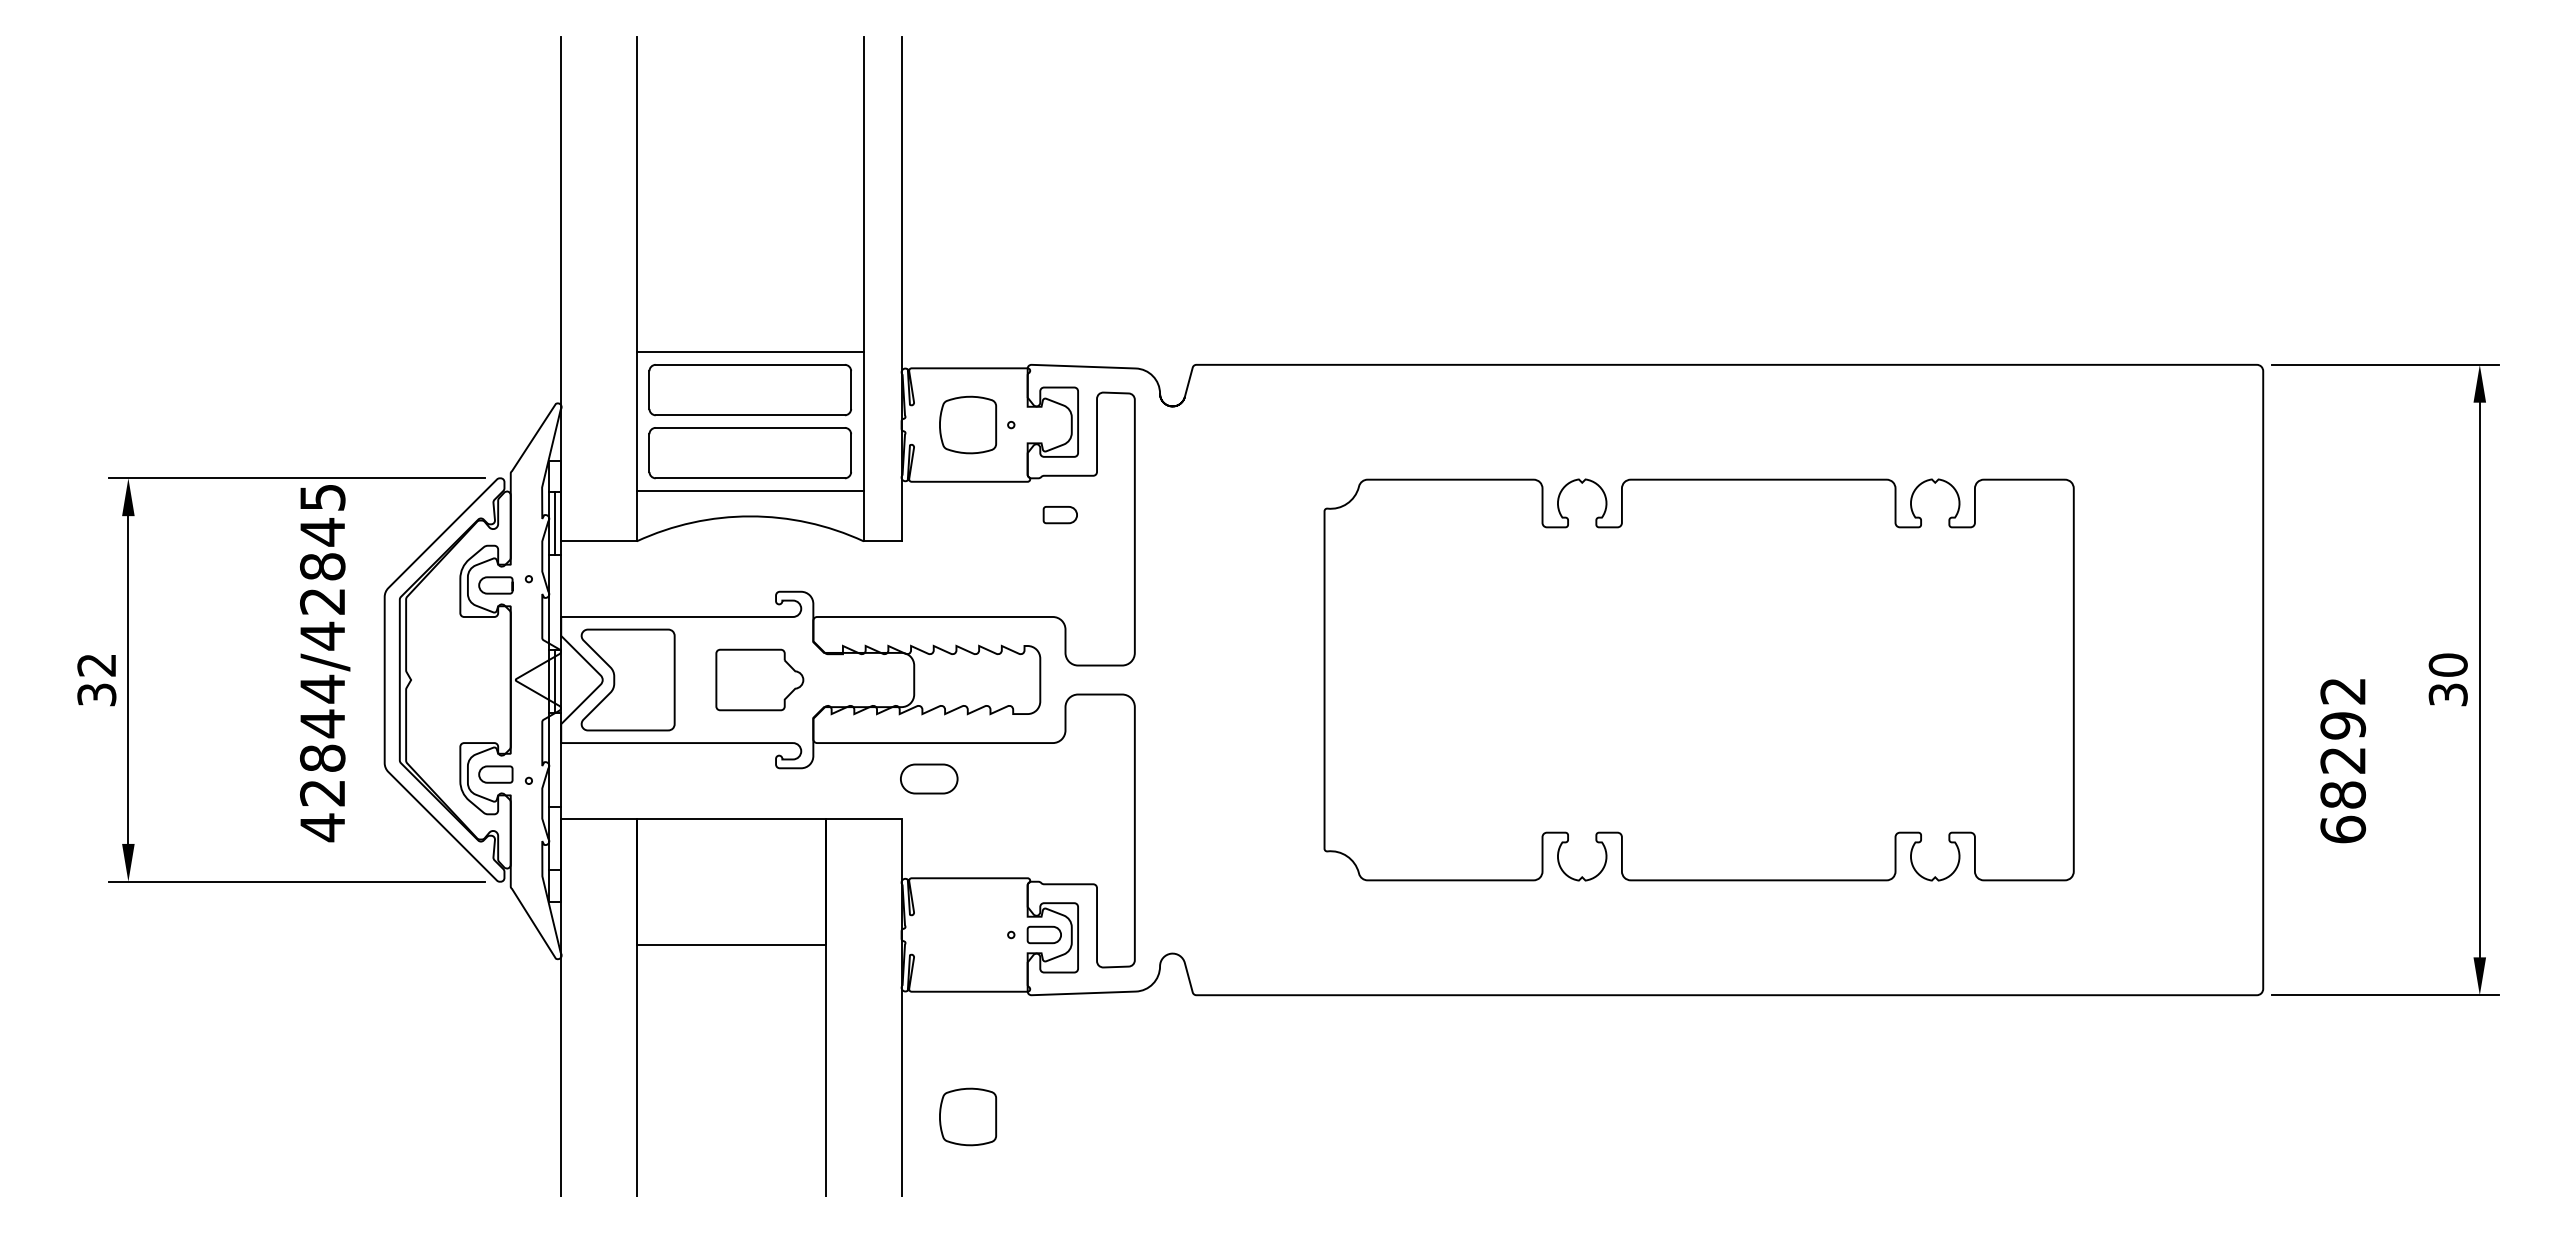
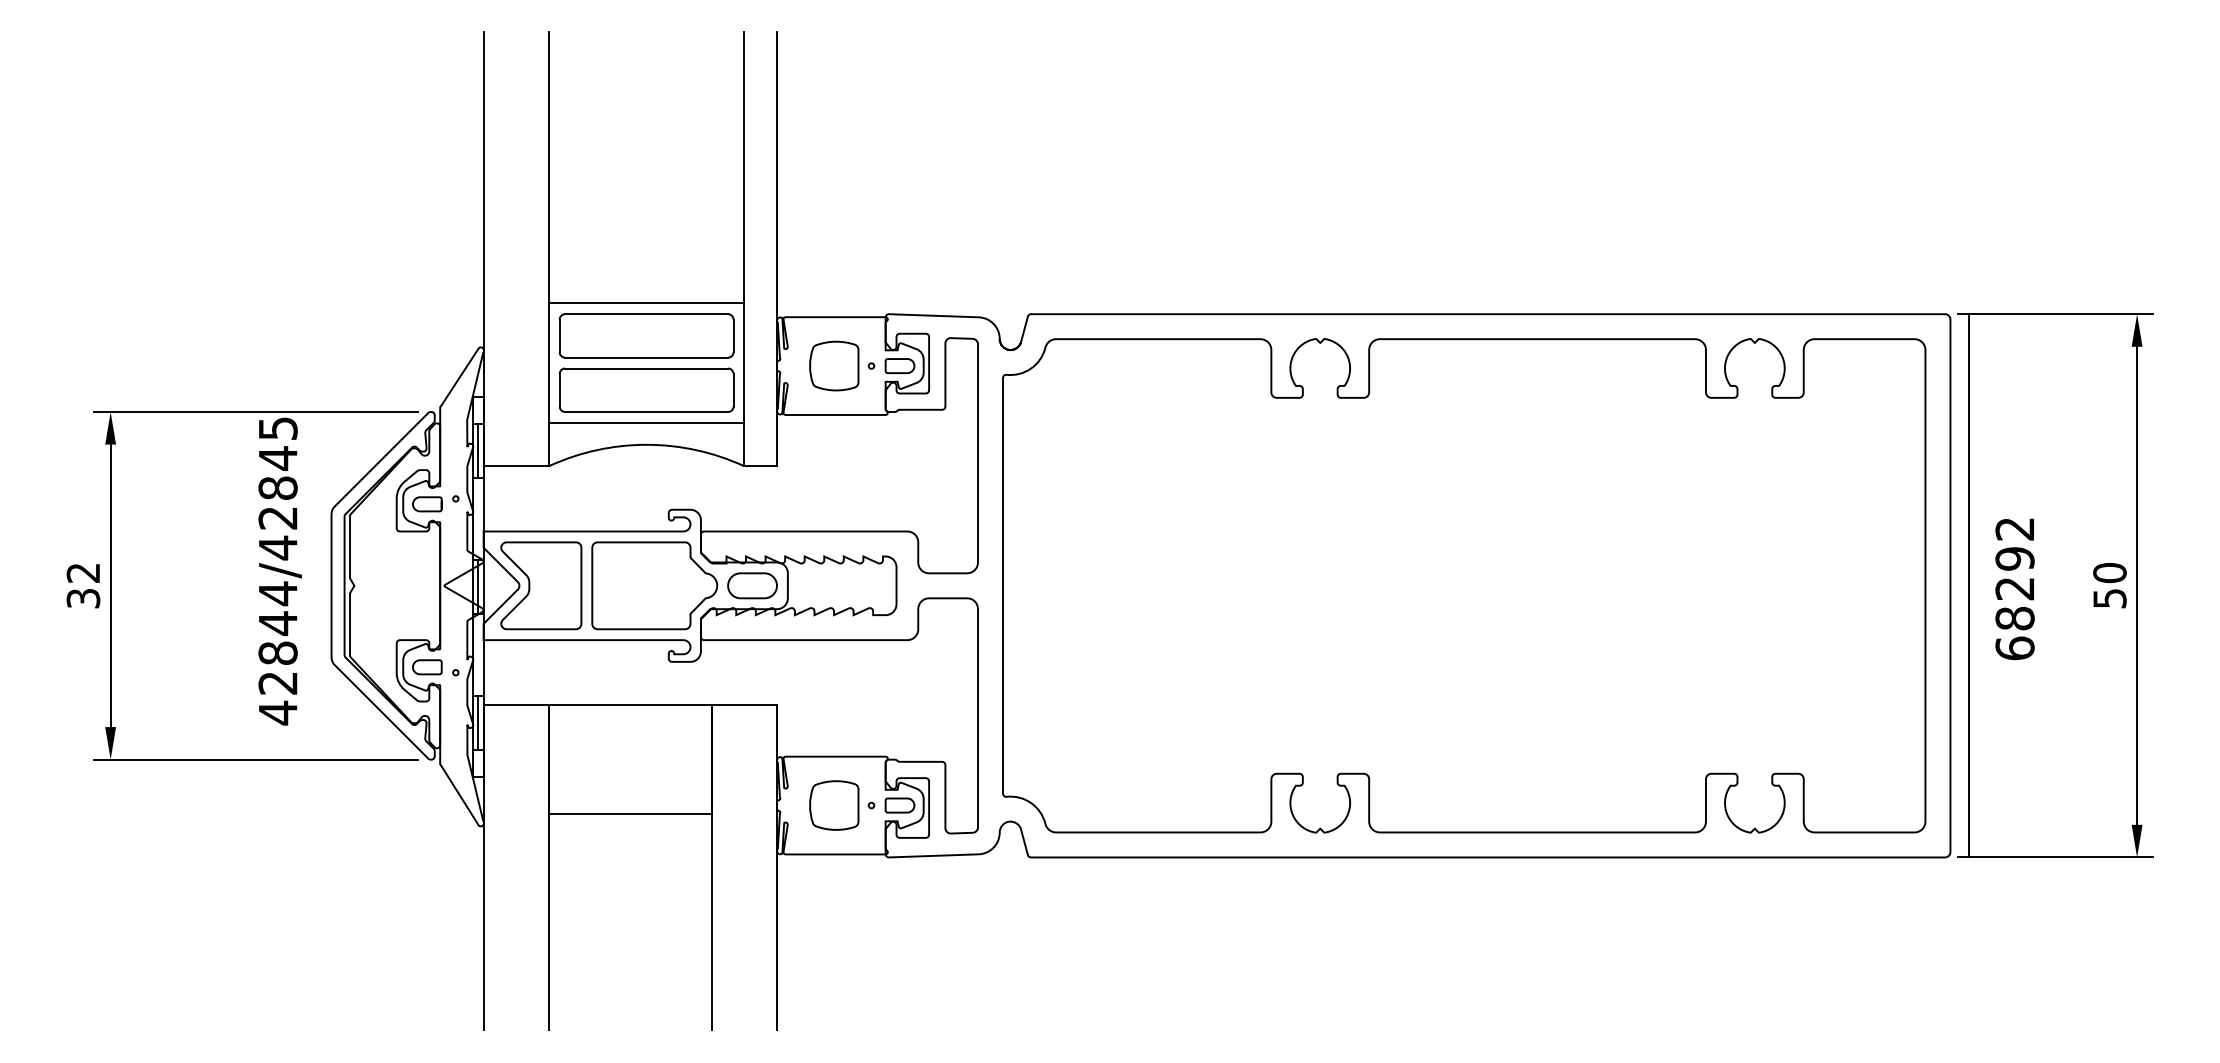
part: (1059, 515) -> (899, 366), moved
part: (759, 679) -> (654, 585), size x1.67
part: (1699, 679) -> (1464, 585), size x1.43
line: (2284, 679) -> (1968, 585), added
text: (2447, 694) -> (2109, 598), 30 -> 50
text: (2342, 761) -> (2014, 589), moved
part: (929, 778) -> (752, 585), moved
line: (554, 838) -> (477, 722), added
part: (968, 1116) -> (834, 805), moved

